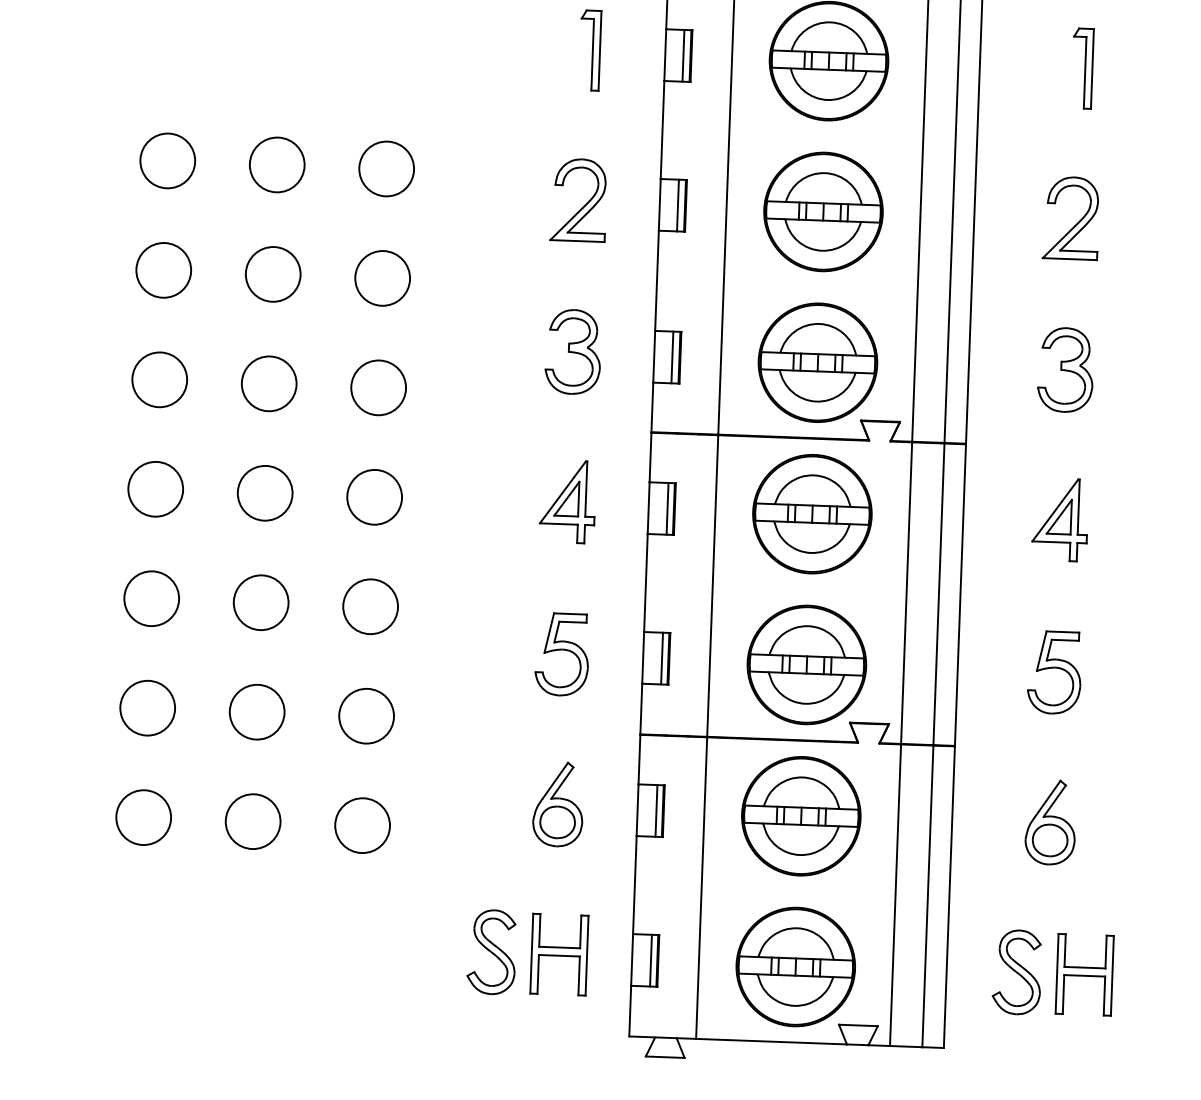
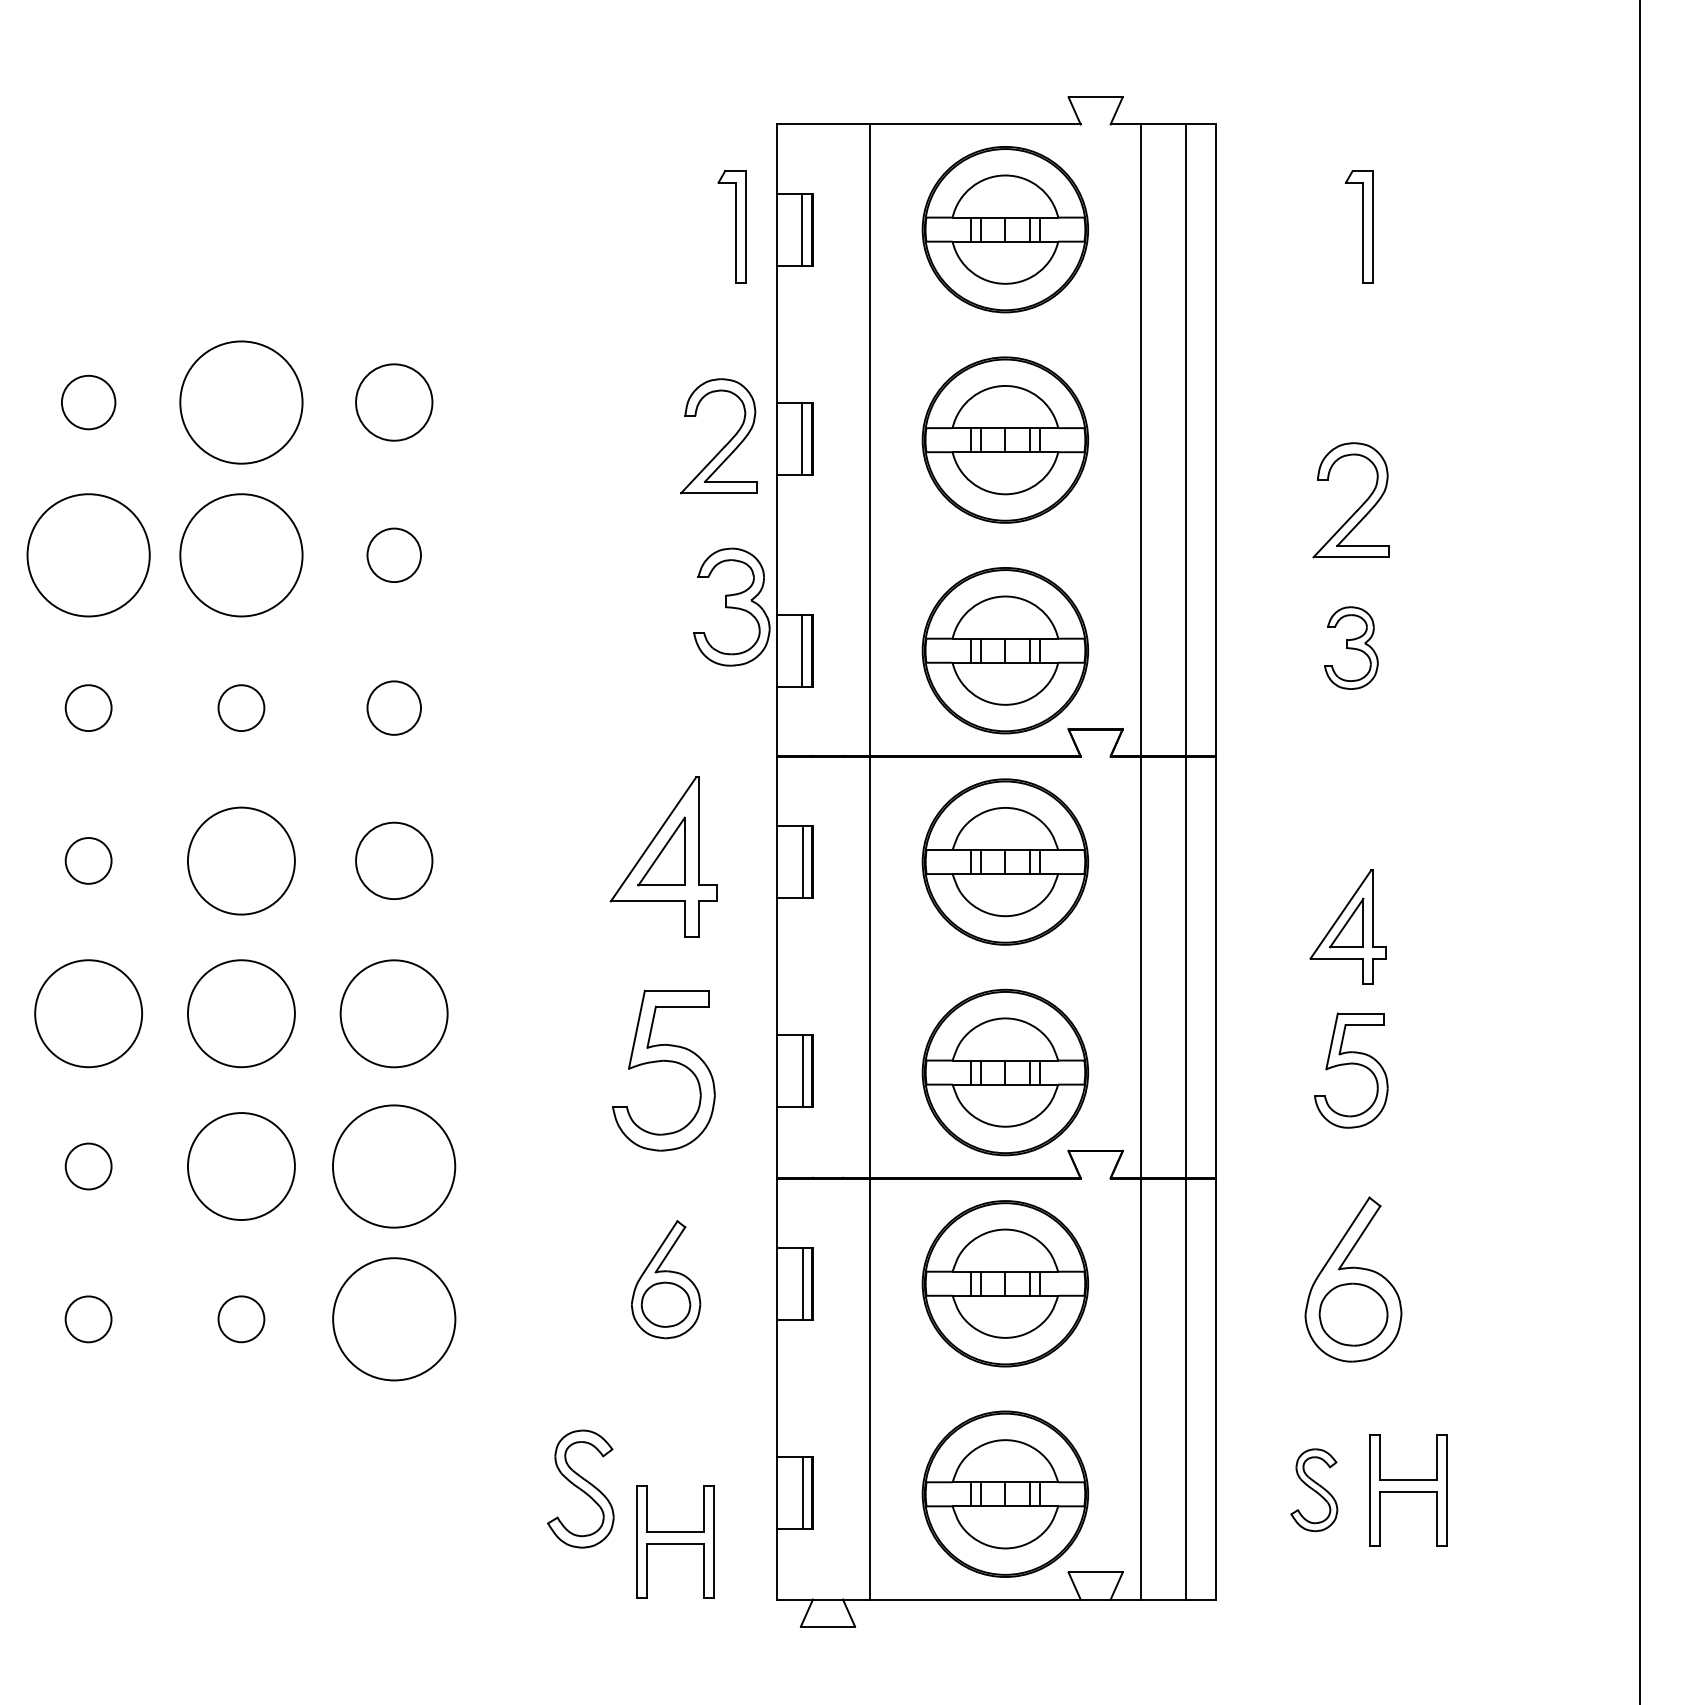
part: (589, 50) -> (731, 226), moved
circle: (167, 160) -> (88, 402), size x0.7
circle: (277, 164) -> (241, 402), size x1.6
part: (584, 205) -> (726, 443), moved
part: (1077, 222) -> (1359, 506), moved
circle: (163, 270) -> (88, 555), size x1.6
circle: (273, 274) -> (241, 555), size x1.6
circle: (382, 278) -> (394, 555), size x0.7
part: (573, 351) -> (731, 606), moved
part: (1065, 369) -> (1351, 647), size x0.7
circle: (159, 379) -> (88, 707), size x0.6
circle: (269, 383) -> (241, 707), size x0.6
circle: (378, 387) -> (394, 707), size x0.7
circle: (155, 488) -> (88, 860), size x0.6
circle: (265, 493) -> (241, 860), size x1.4
part: (567, 501) -> (663, 856), size x1.4
part: (1059, 519) -> (1347, 926), moved
circle: (151, 598) -> (88, 1013), size x1.4
circle: (261, 602) -> (241, 1013), size x1.4
circle: (370, 606) -> (394, 1013), size x1.4
part: (562, 654) -> (663, 1070), size x1.4
circle: (147, 708) -> (88, 1166), size x0.6
circle: (257, 712) -> (241, 1166), size x1.4
circle: (366, 716) -> (394, 1166), size x1.6
circle: (143, 817) -> (88, 1319), size x0.6
circle: (253, 821) -> (241, 1319), size x0.6
part: (1050, 822) -> (1353, 1279), size x1.4
circle: (362, 825) -> (394, 1319), size x1.6
part: (559, 954) -> (675, 1541), moved
part: (1017, 971) -> (1314, 1489), size x0.7

